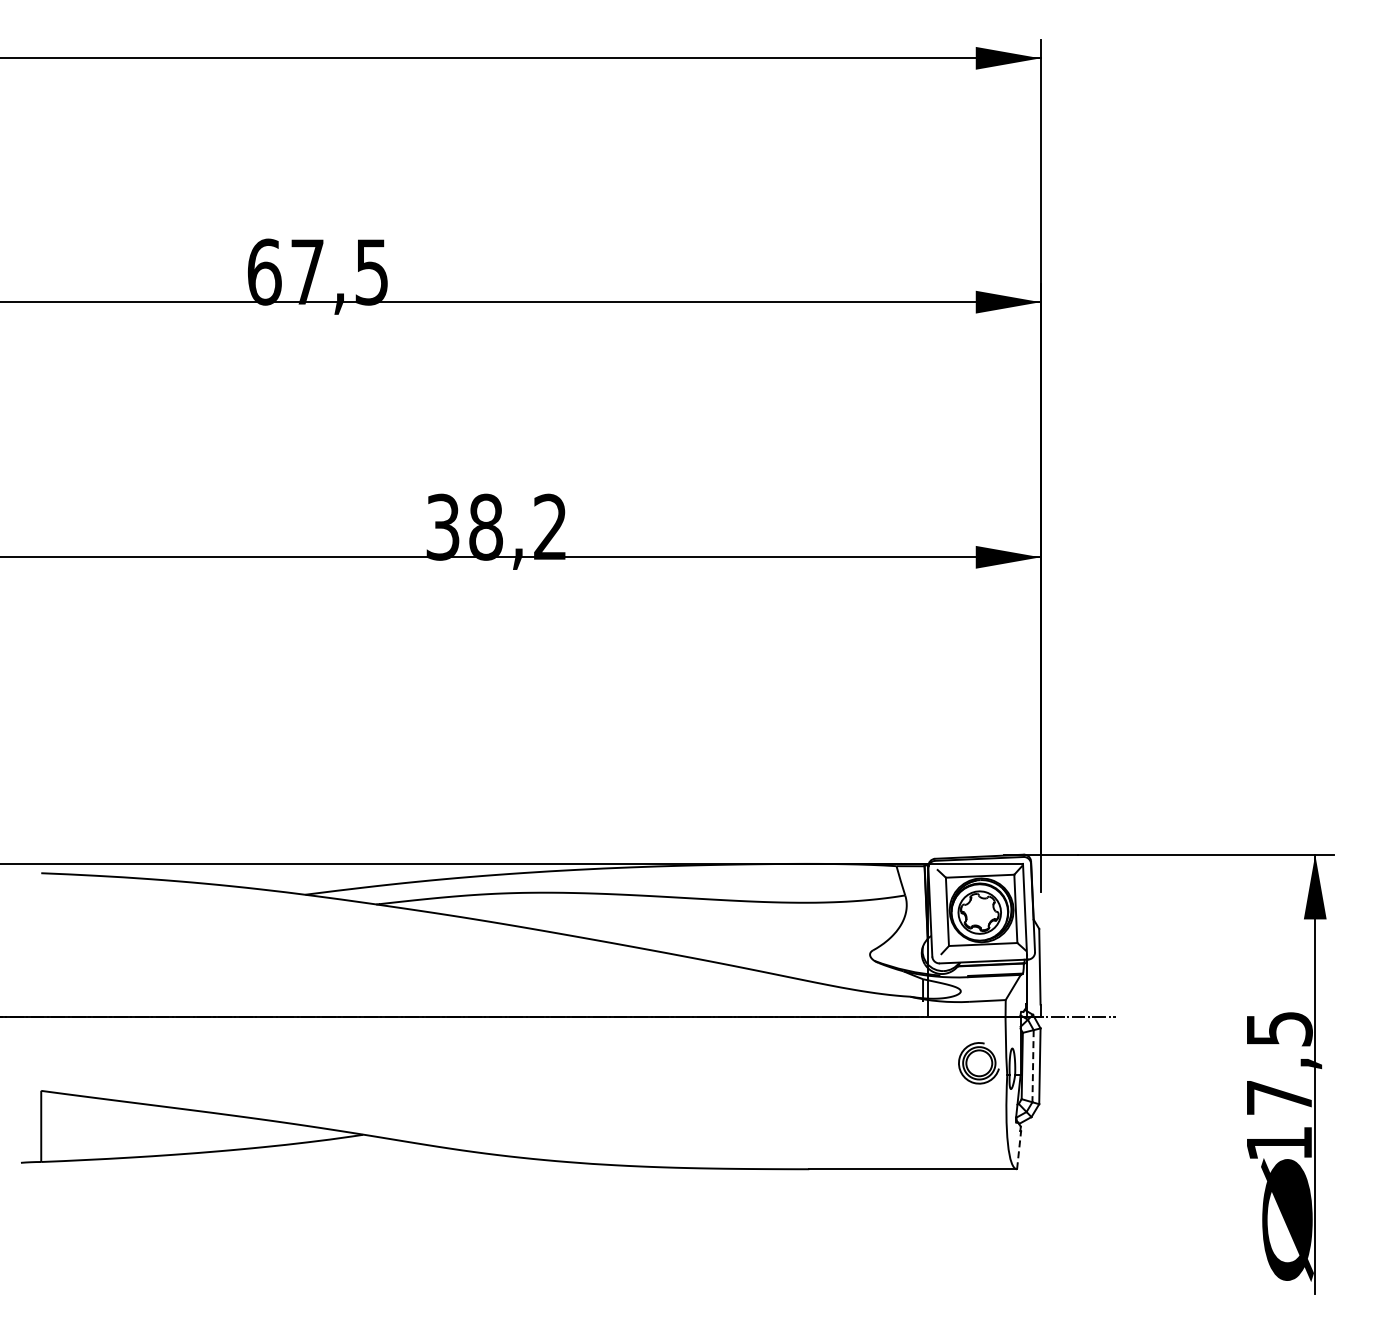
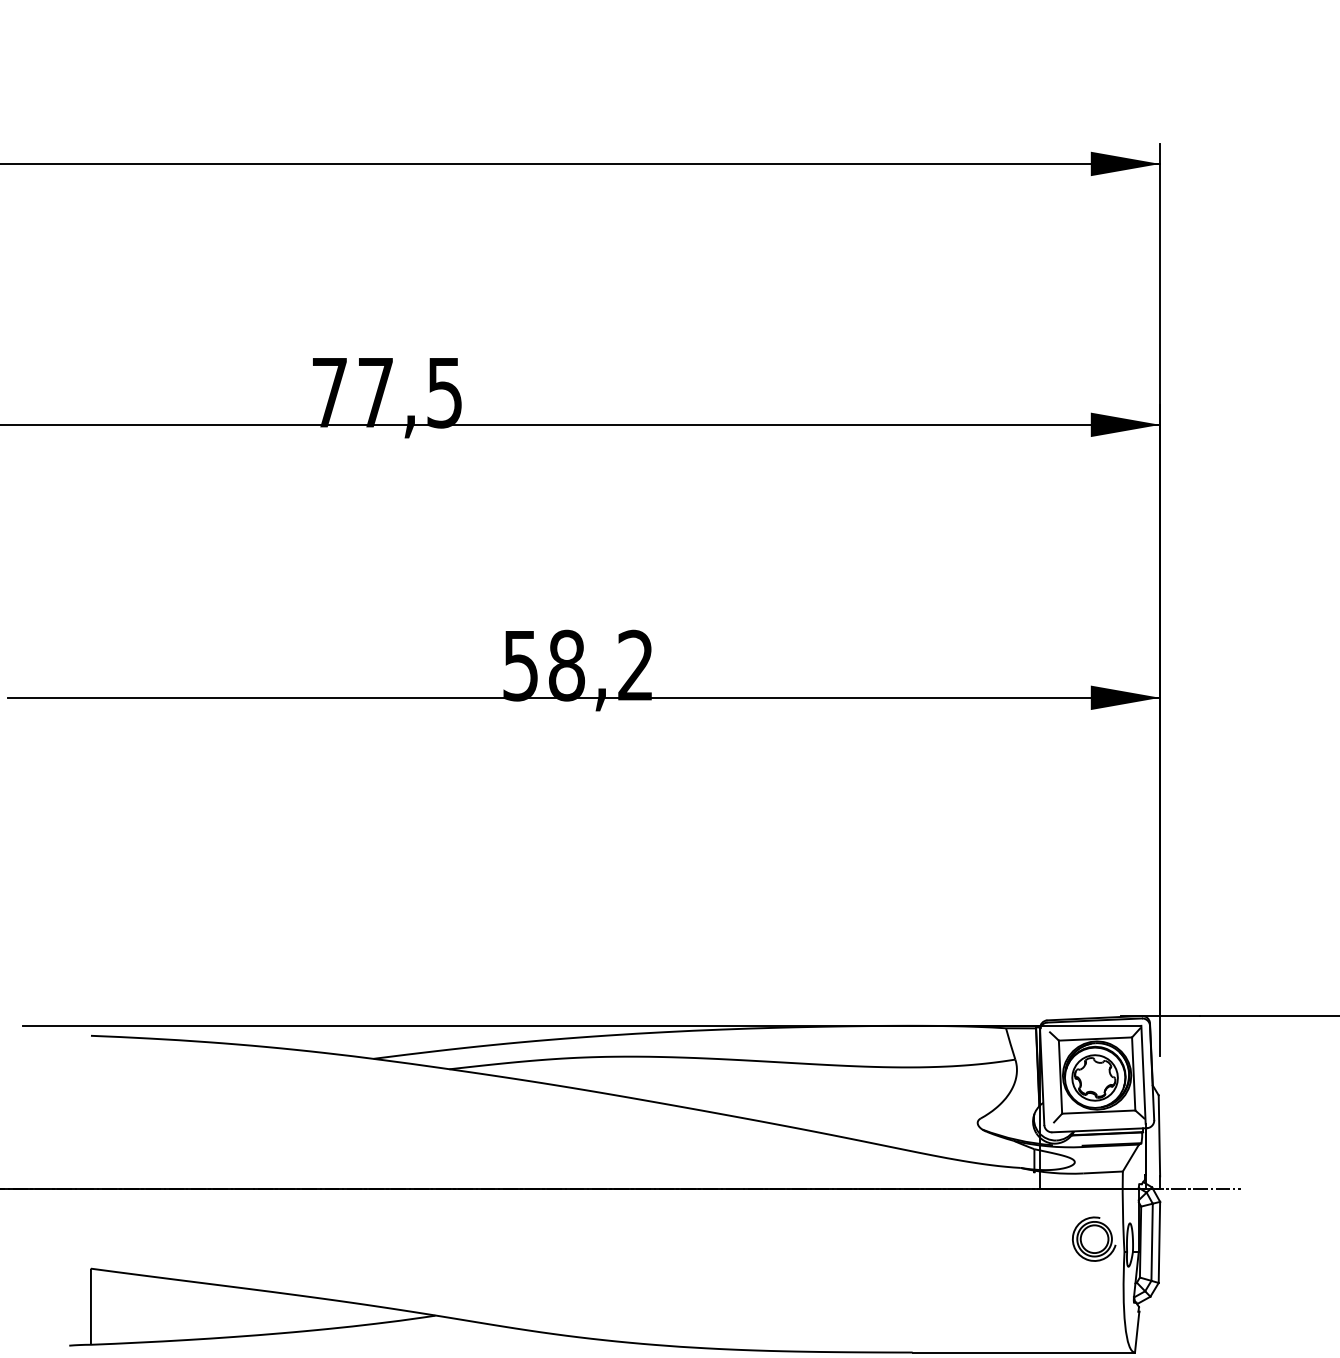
text: (264, 271) -> (329, 392), 67,5 -> 77,5
text: (443, 526) -> (521, 664), 38,2 -> 58,2
line: (1033, 1066) -> (1152, 1242), dashed -> solid
line: (1019, 1149) -> (1137, 1331), dashed -> solid

